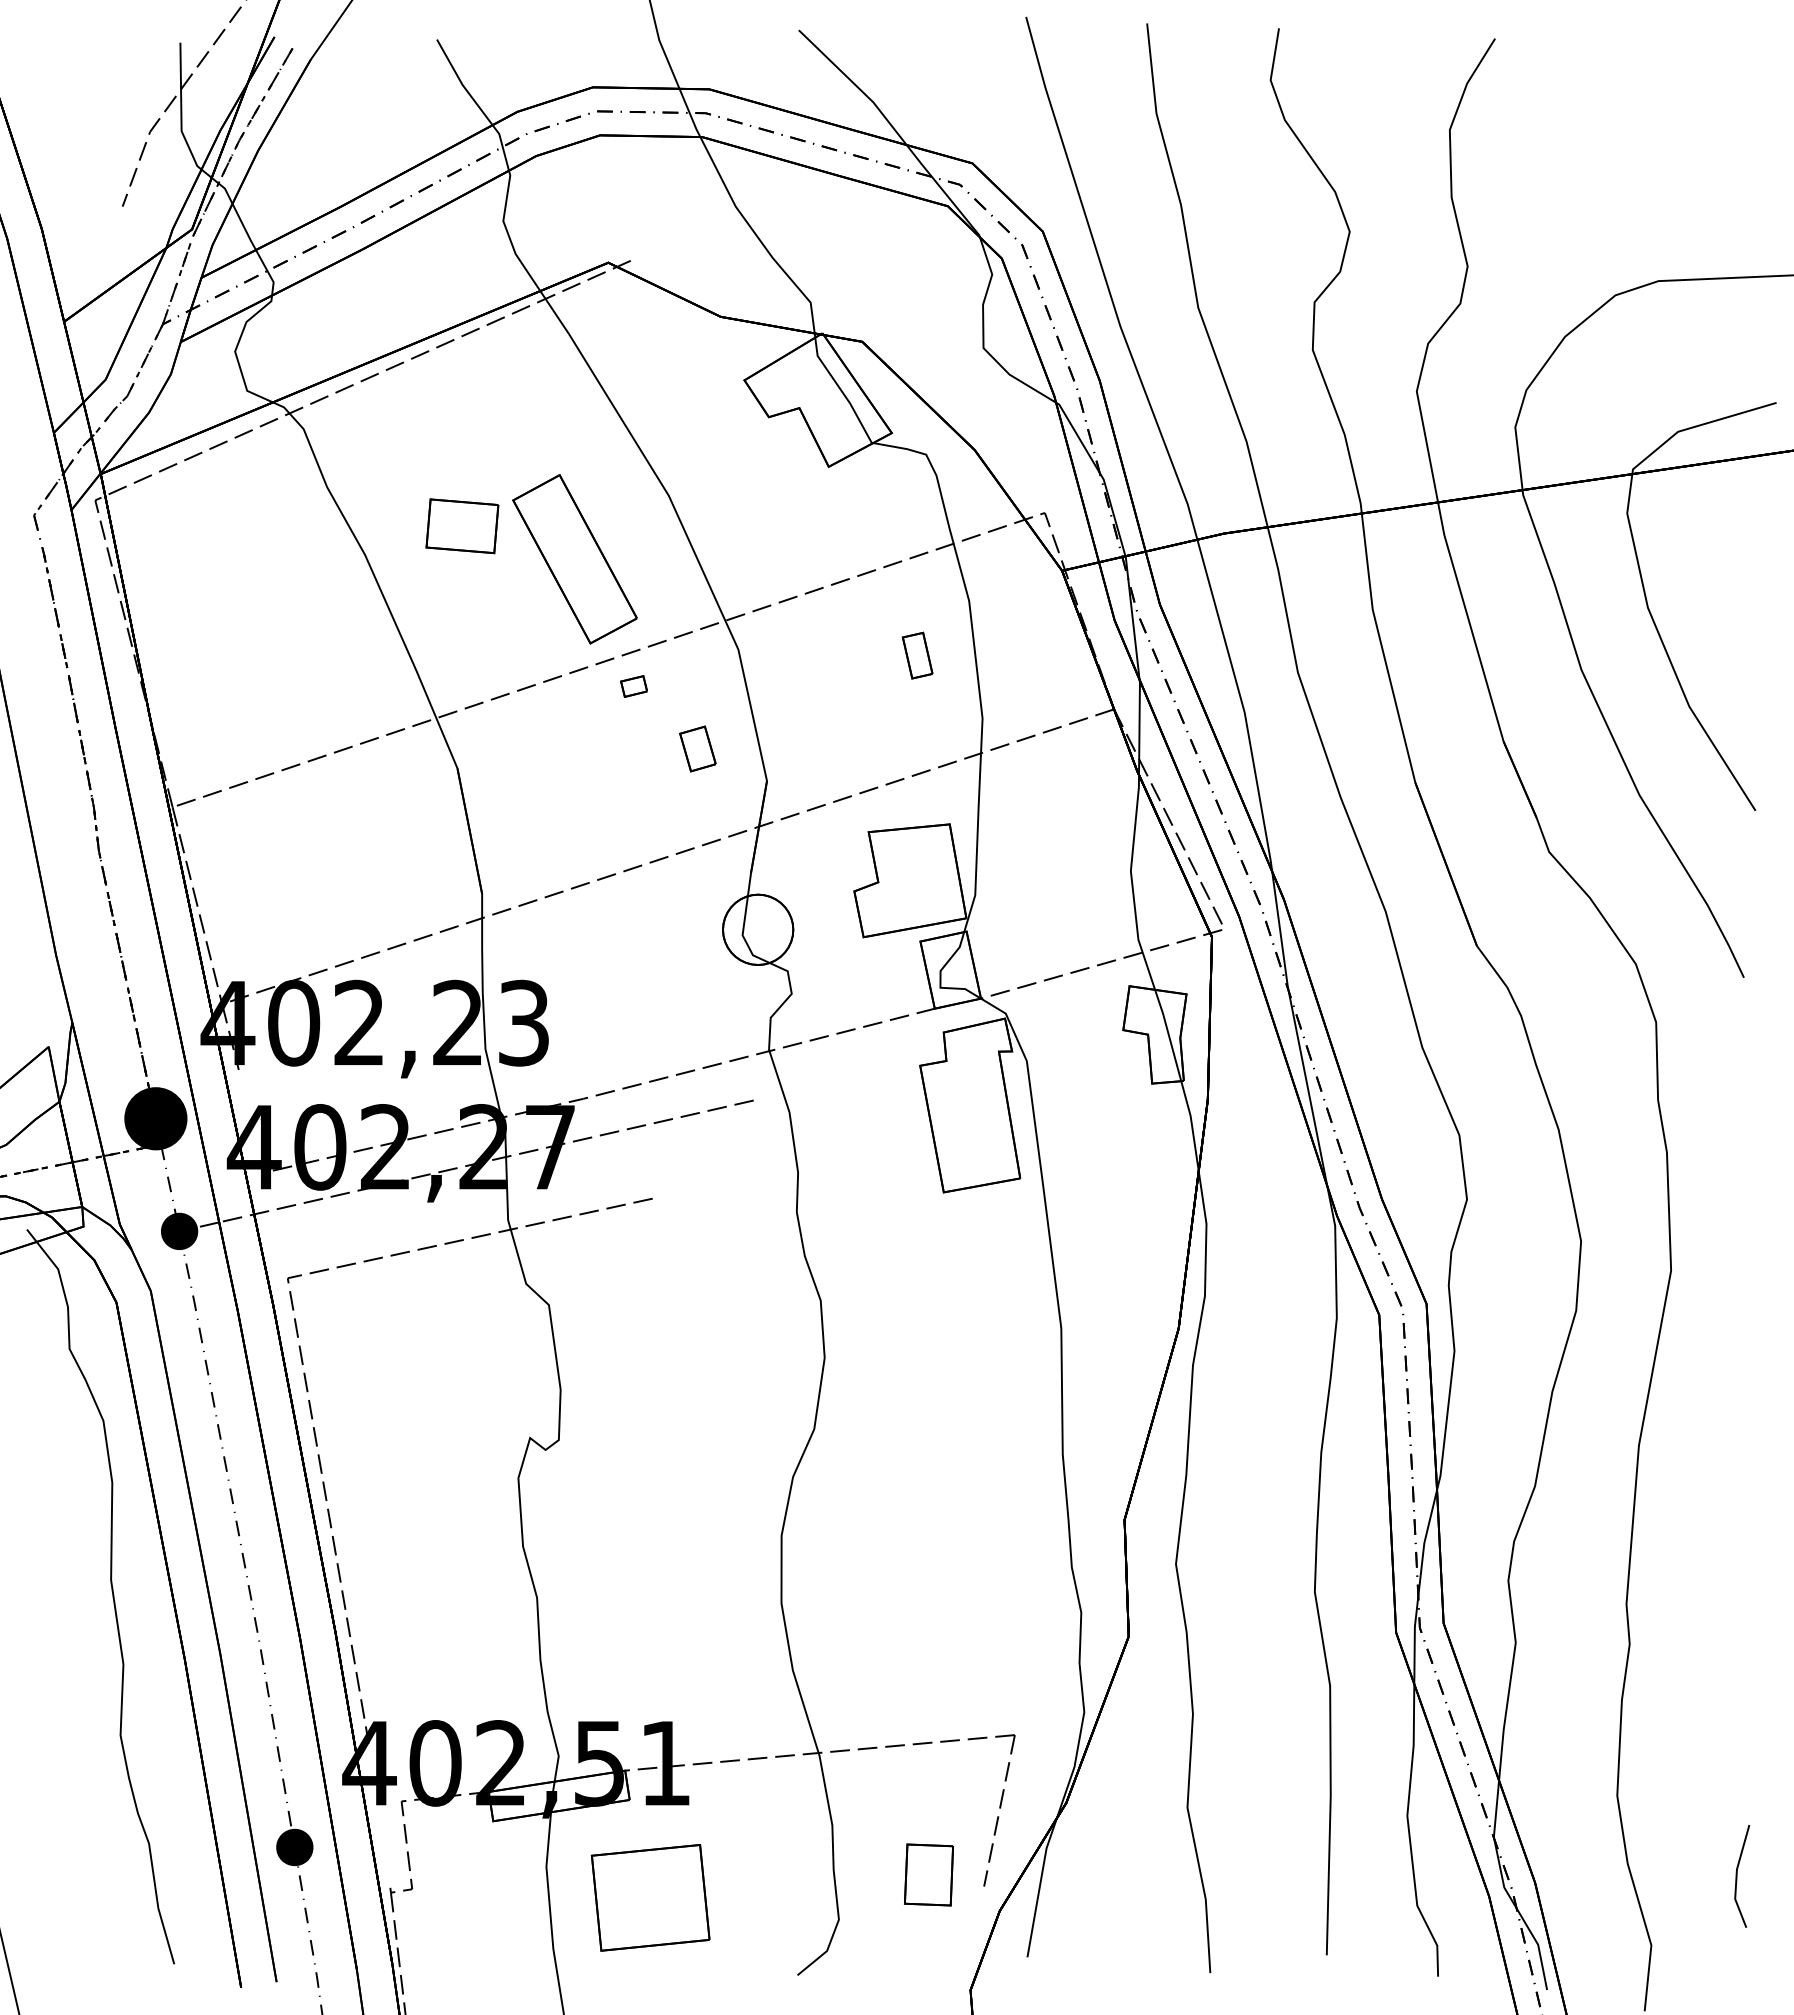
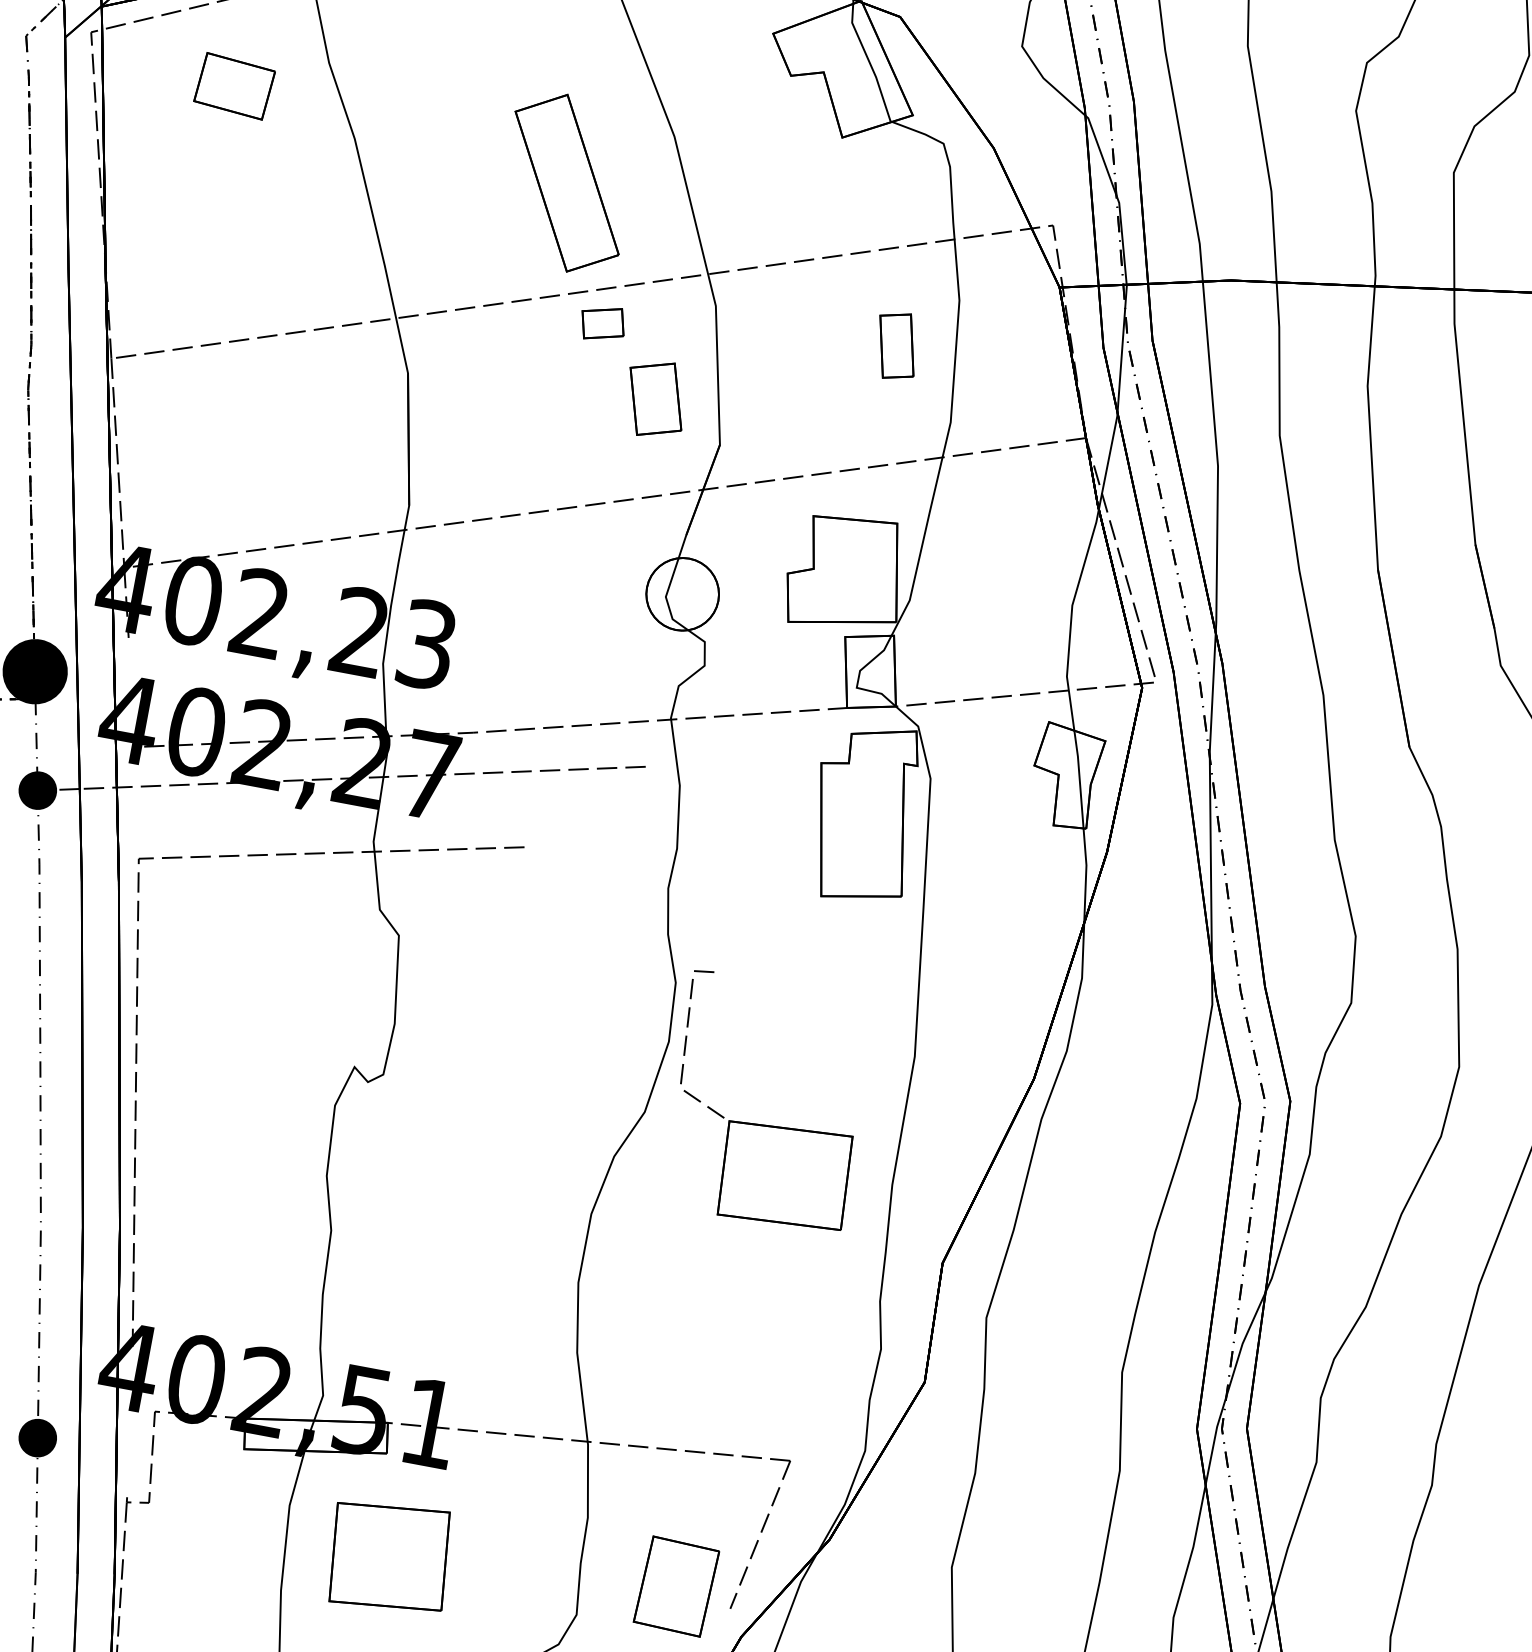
part: (462, 526) -> (234, 86), moved
part: (917, 655) -> (896, 346), size x1.43
part: (633, 686) -> (602, 323), size x1.67
part: (697, 748) -> (655, 398), size x1.67
part: (929, 1419) -> (763, 1124), added
part: (928, 1874) -> (676, 1585), size x1.43

